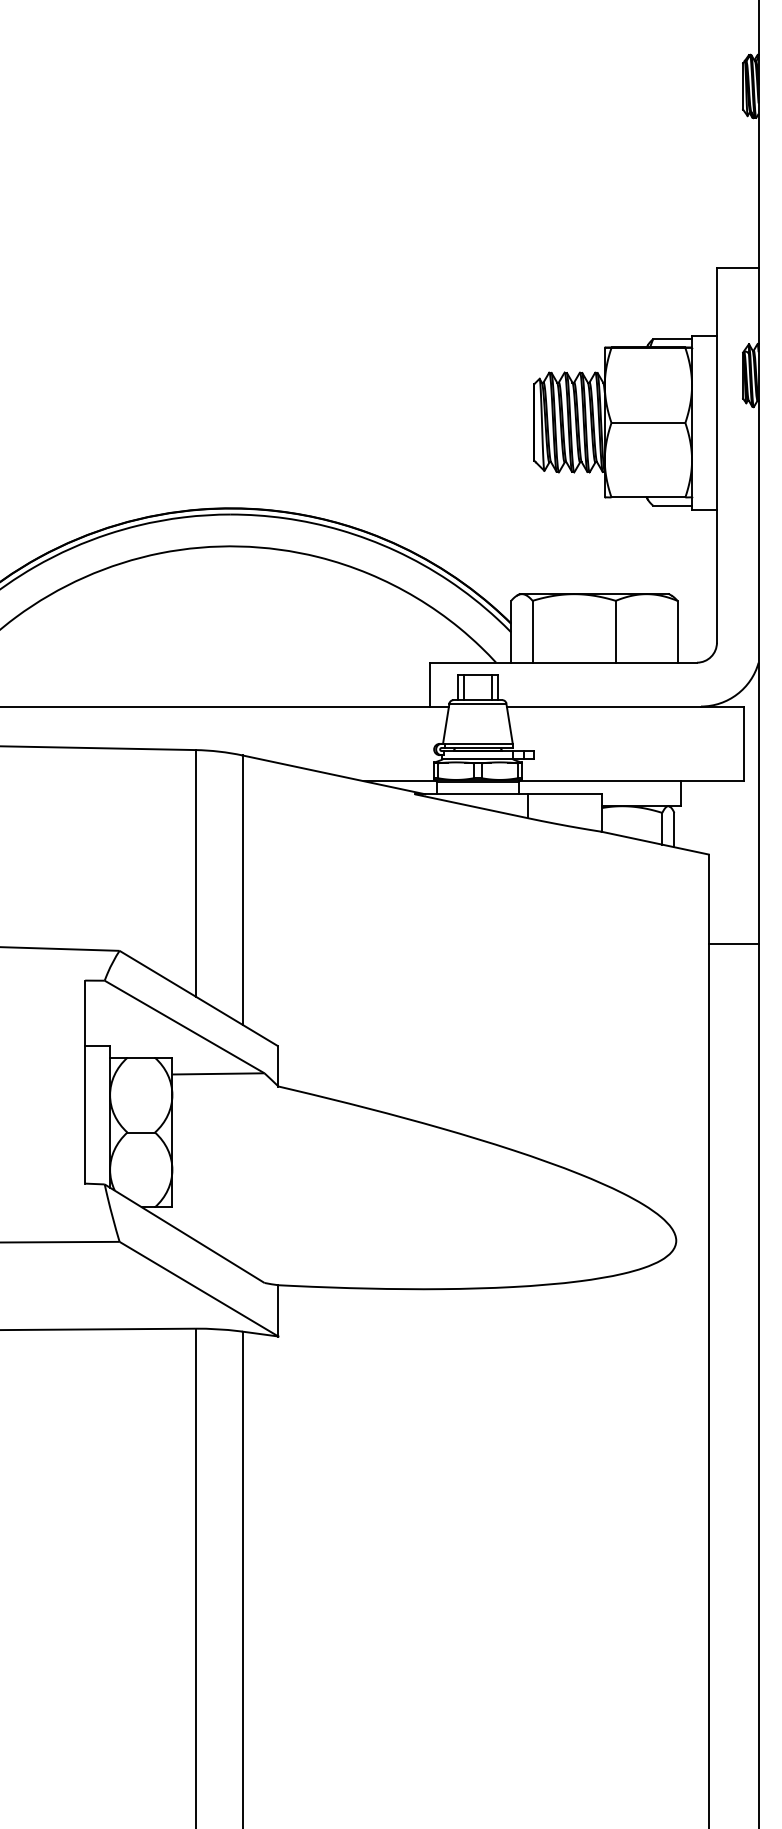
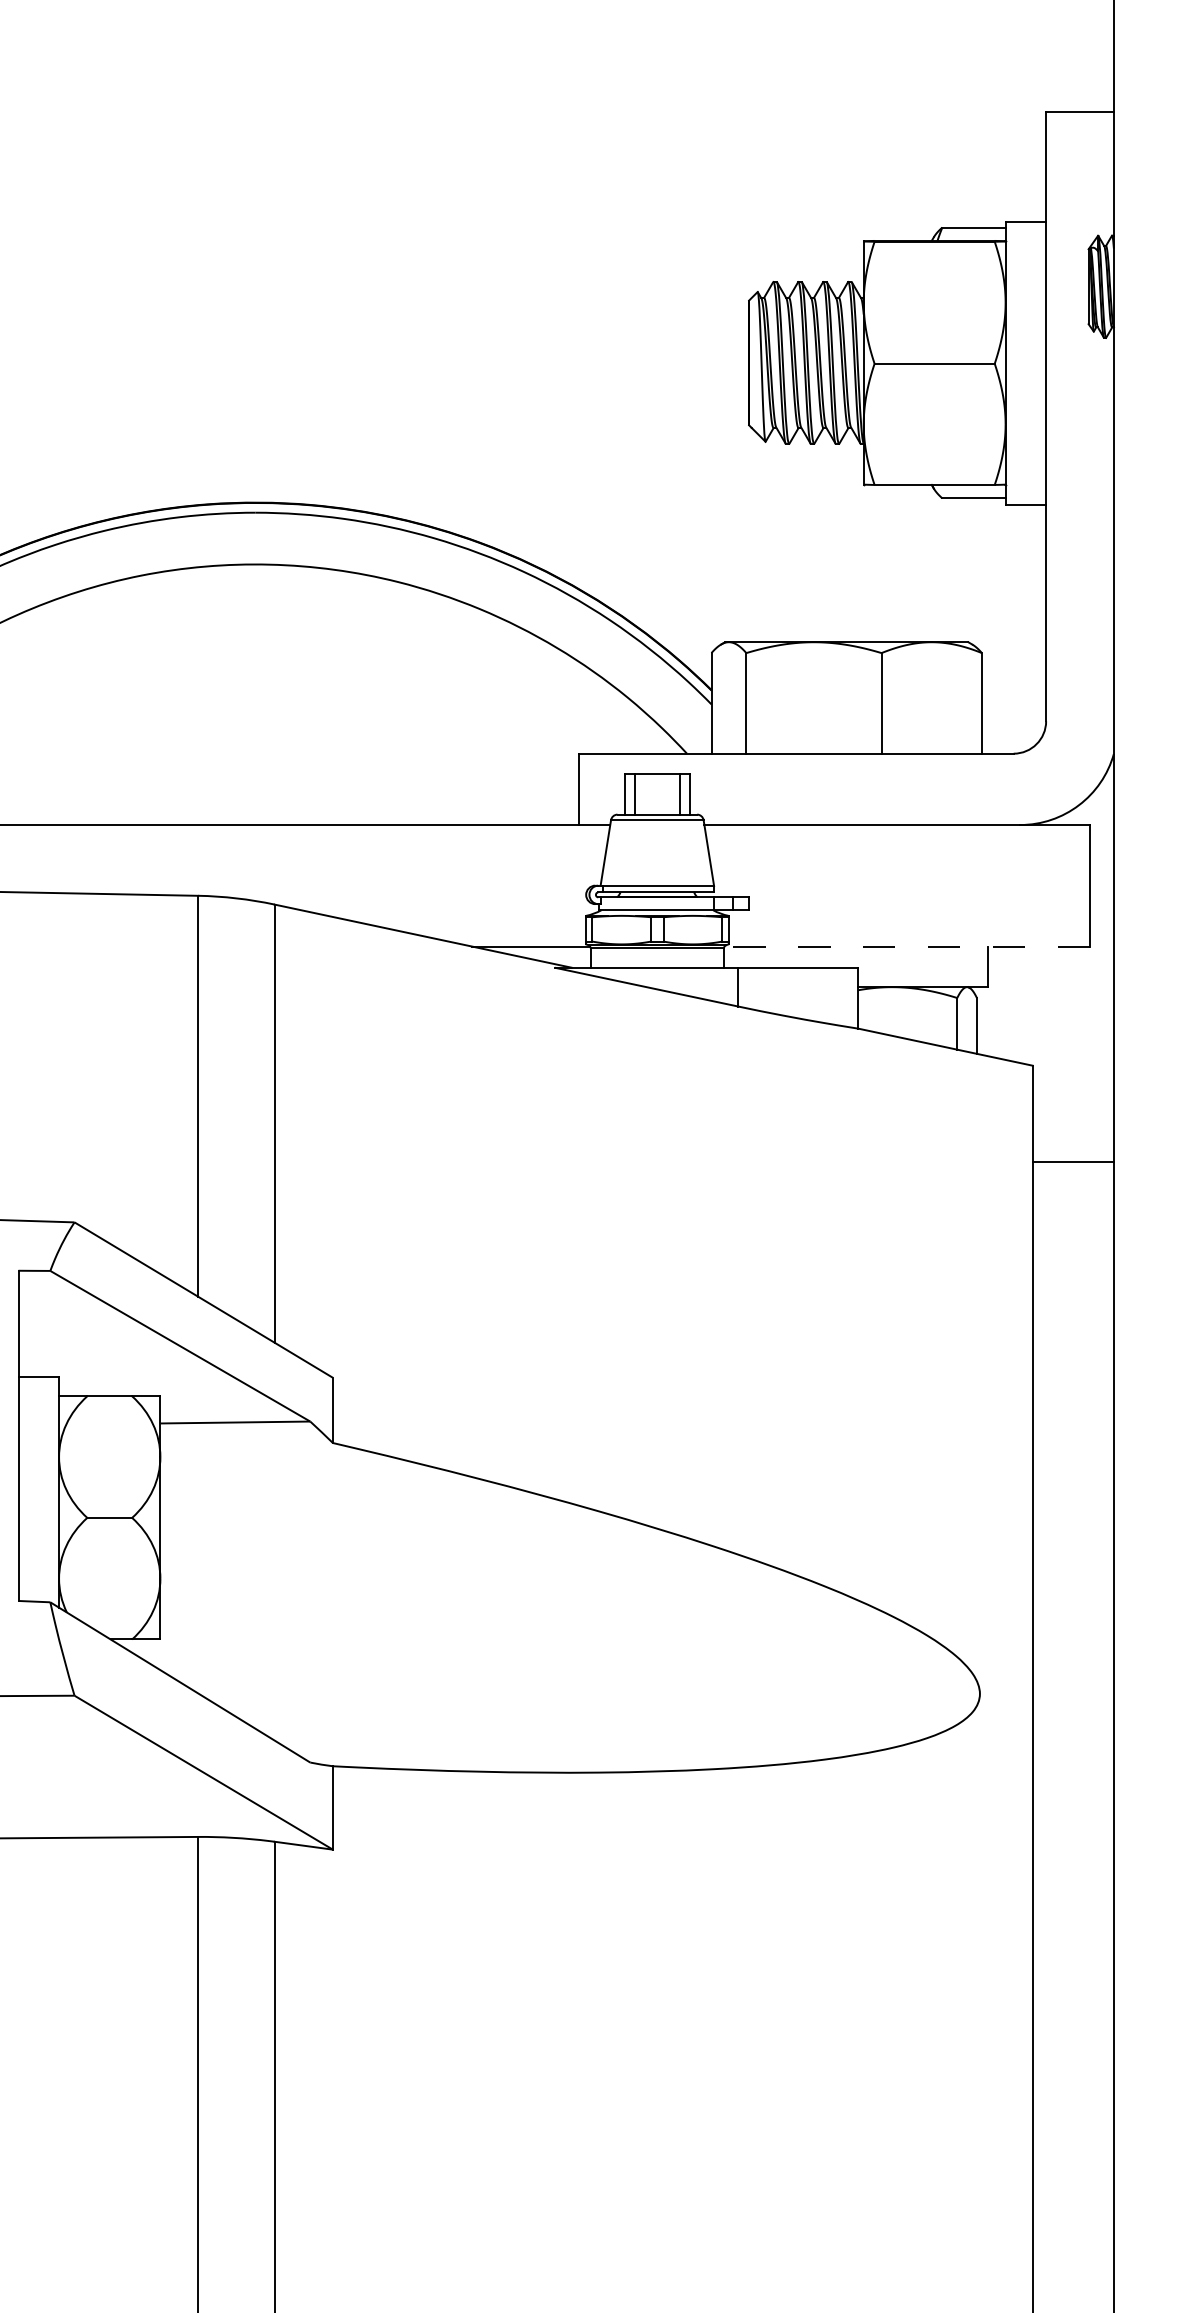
line: (631, 781) -> (907, 946), solid -> dashed
line: (733, 943) -> (1073, 1161), moved

